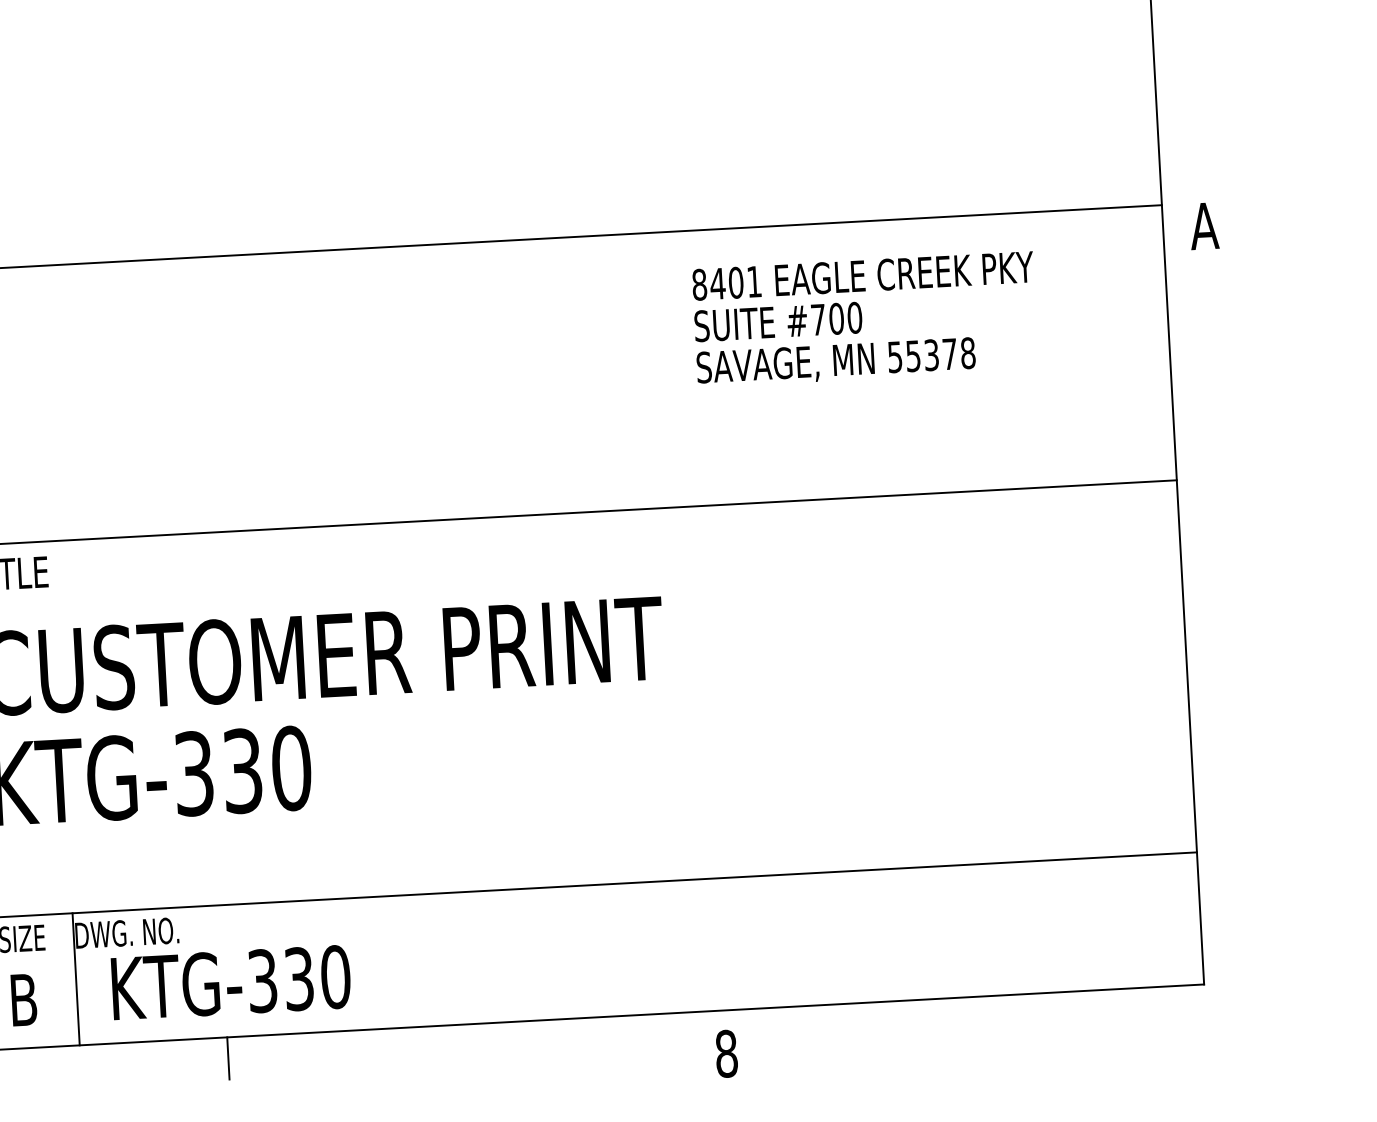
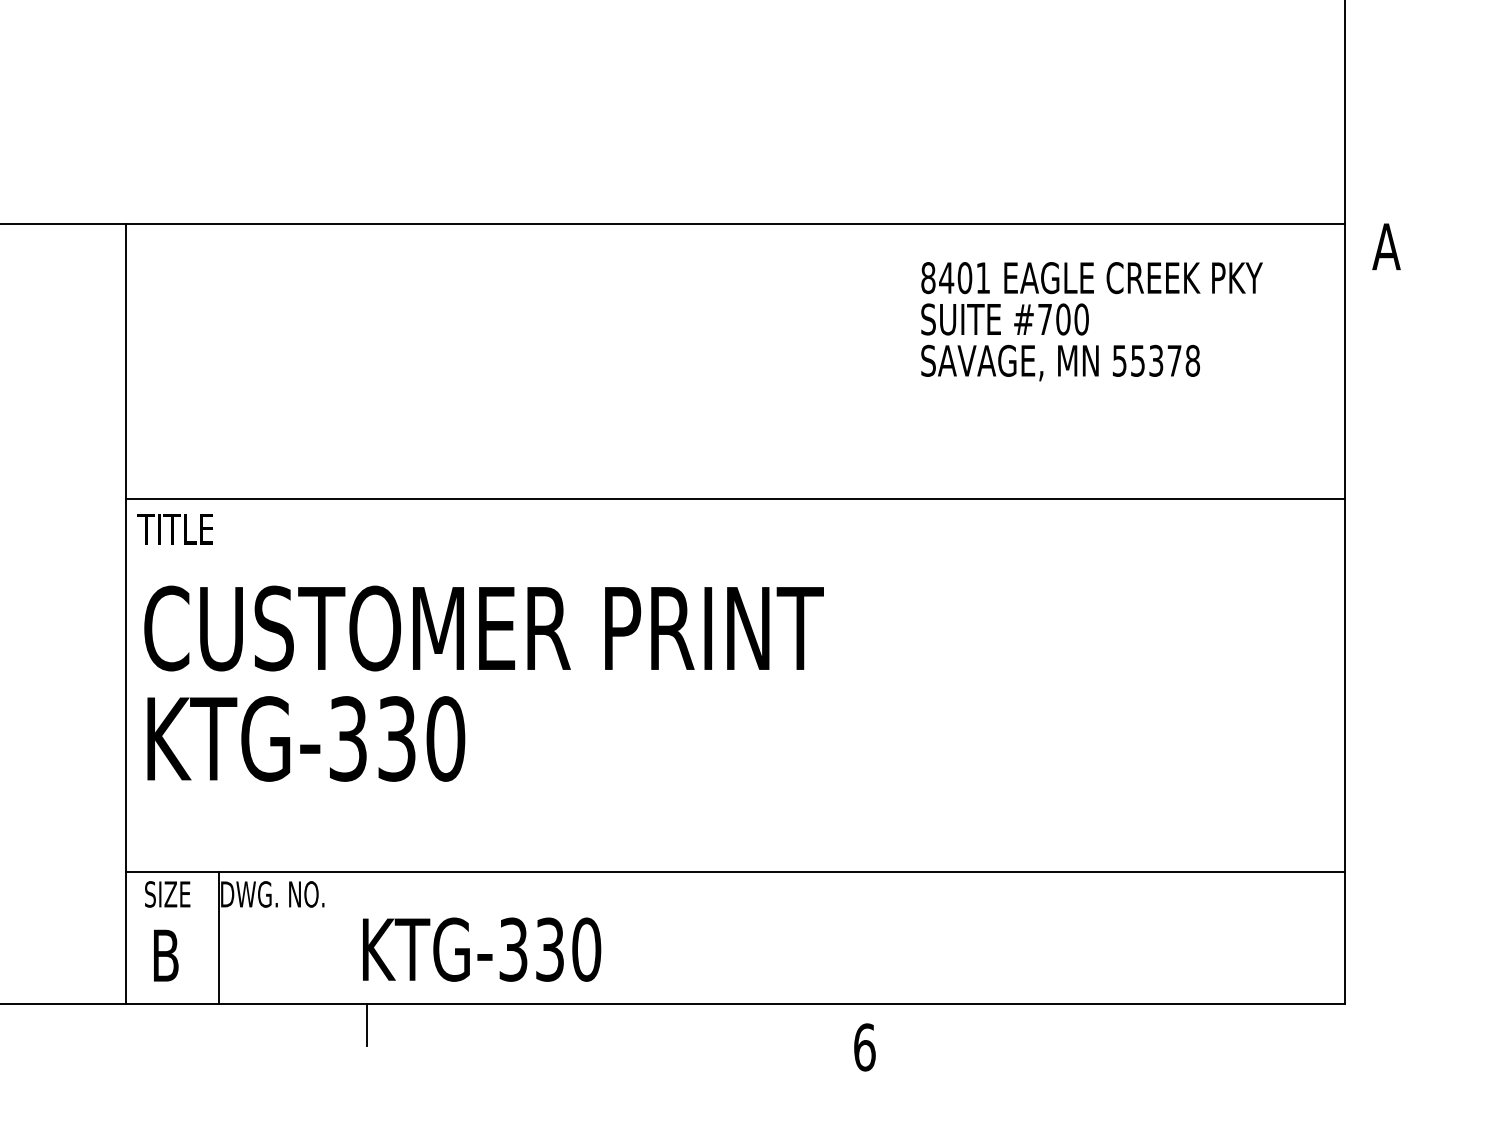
text: (864, 319) -> (1091, 321), moved
text: (231, 982) -> (482, 949), moved
text: (726, 1053) -> (864, 1047), 8 -> 6

